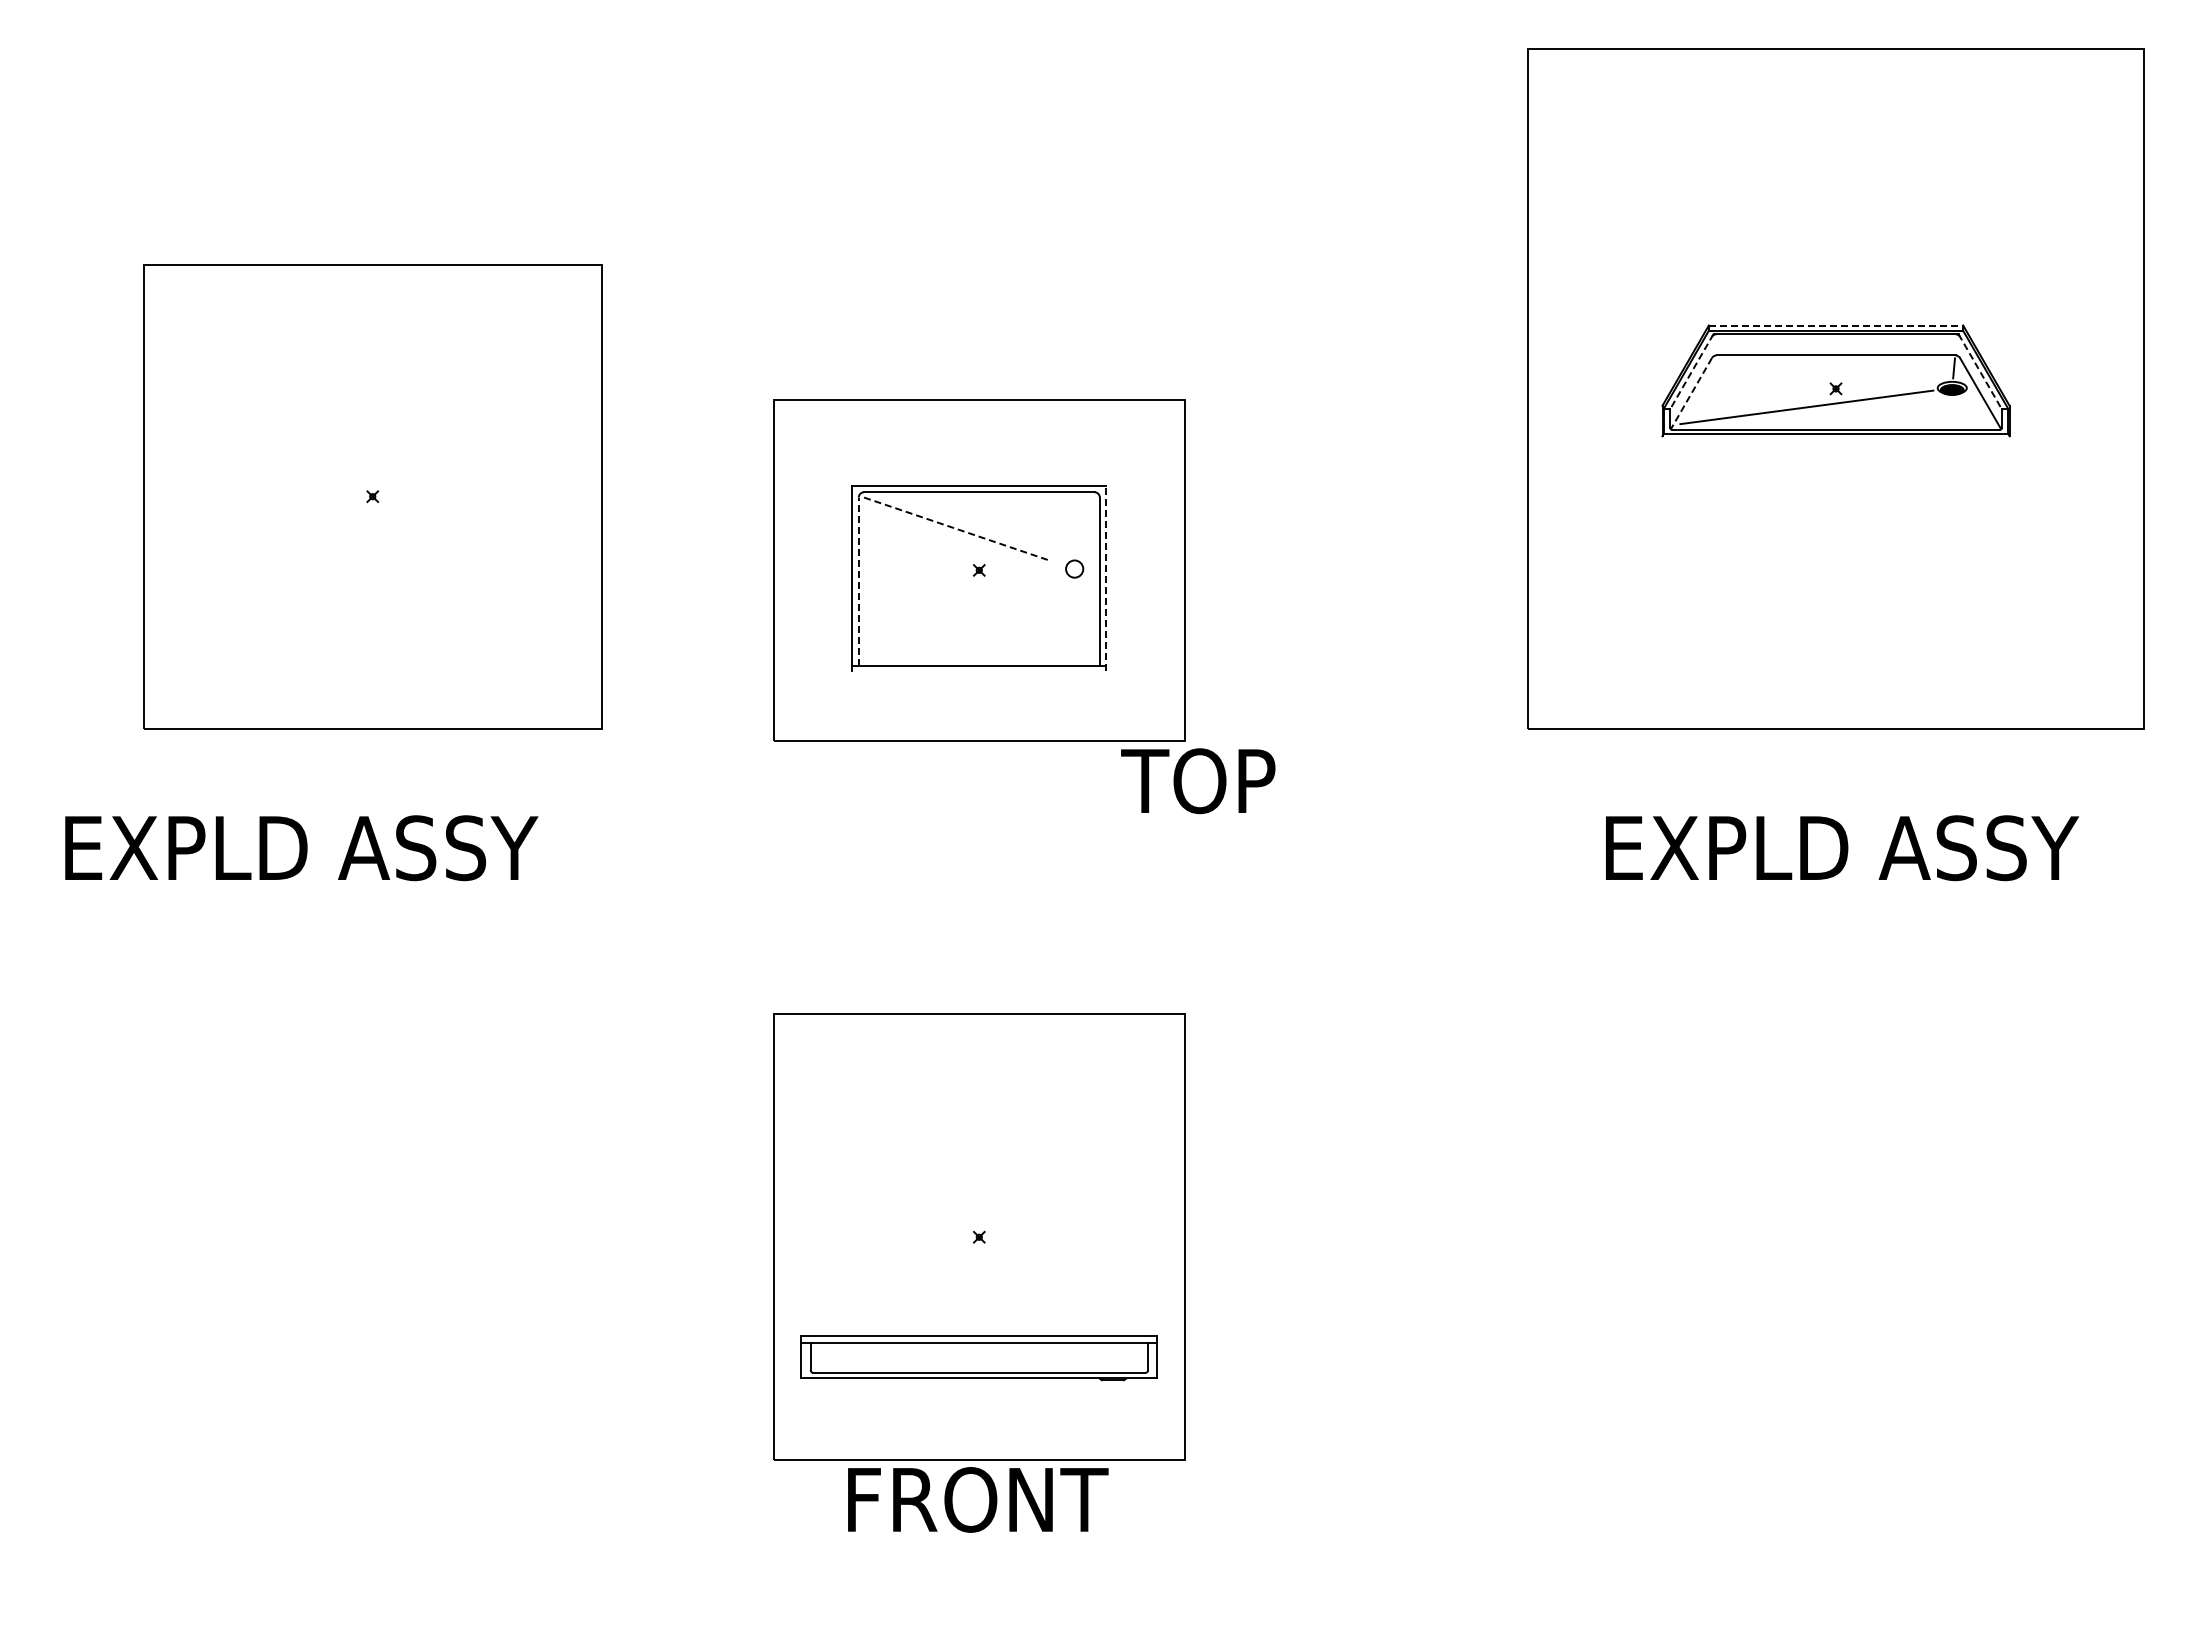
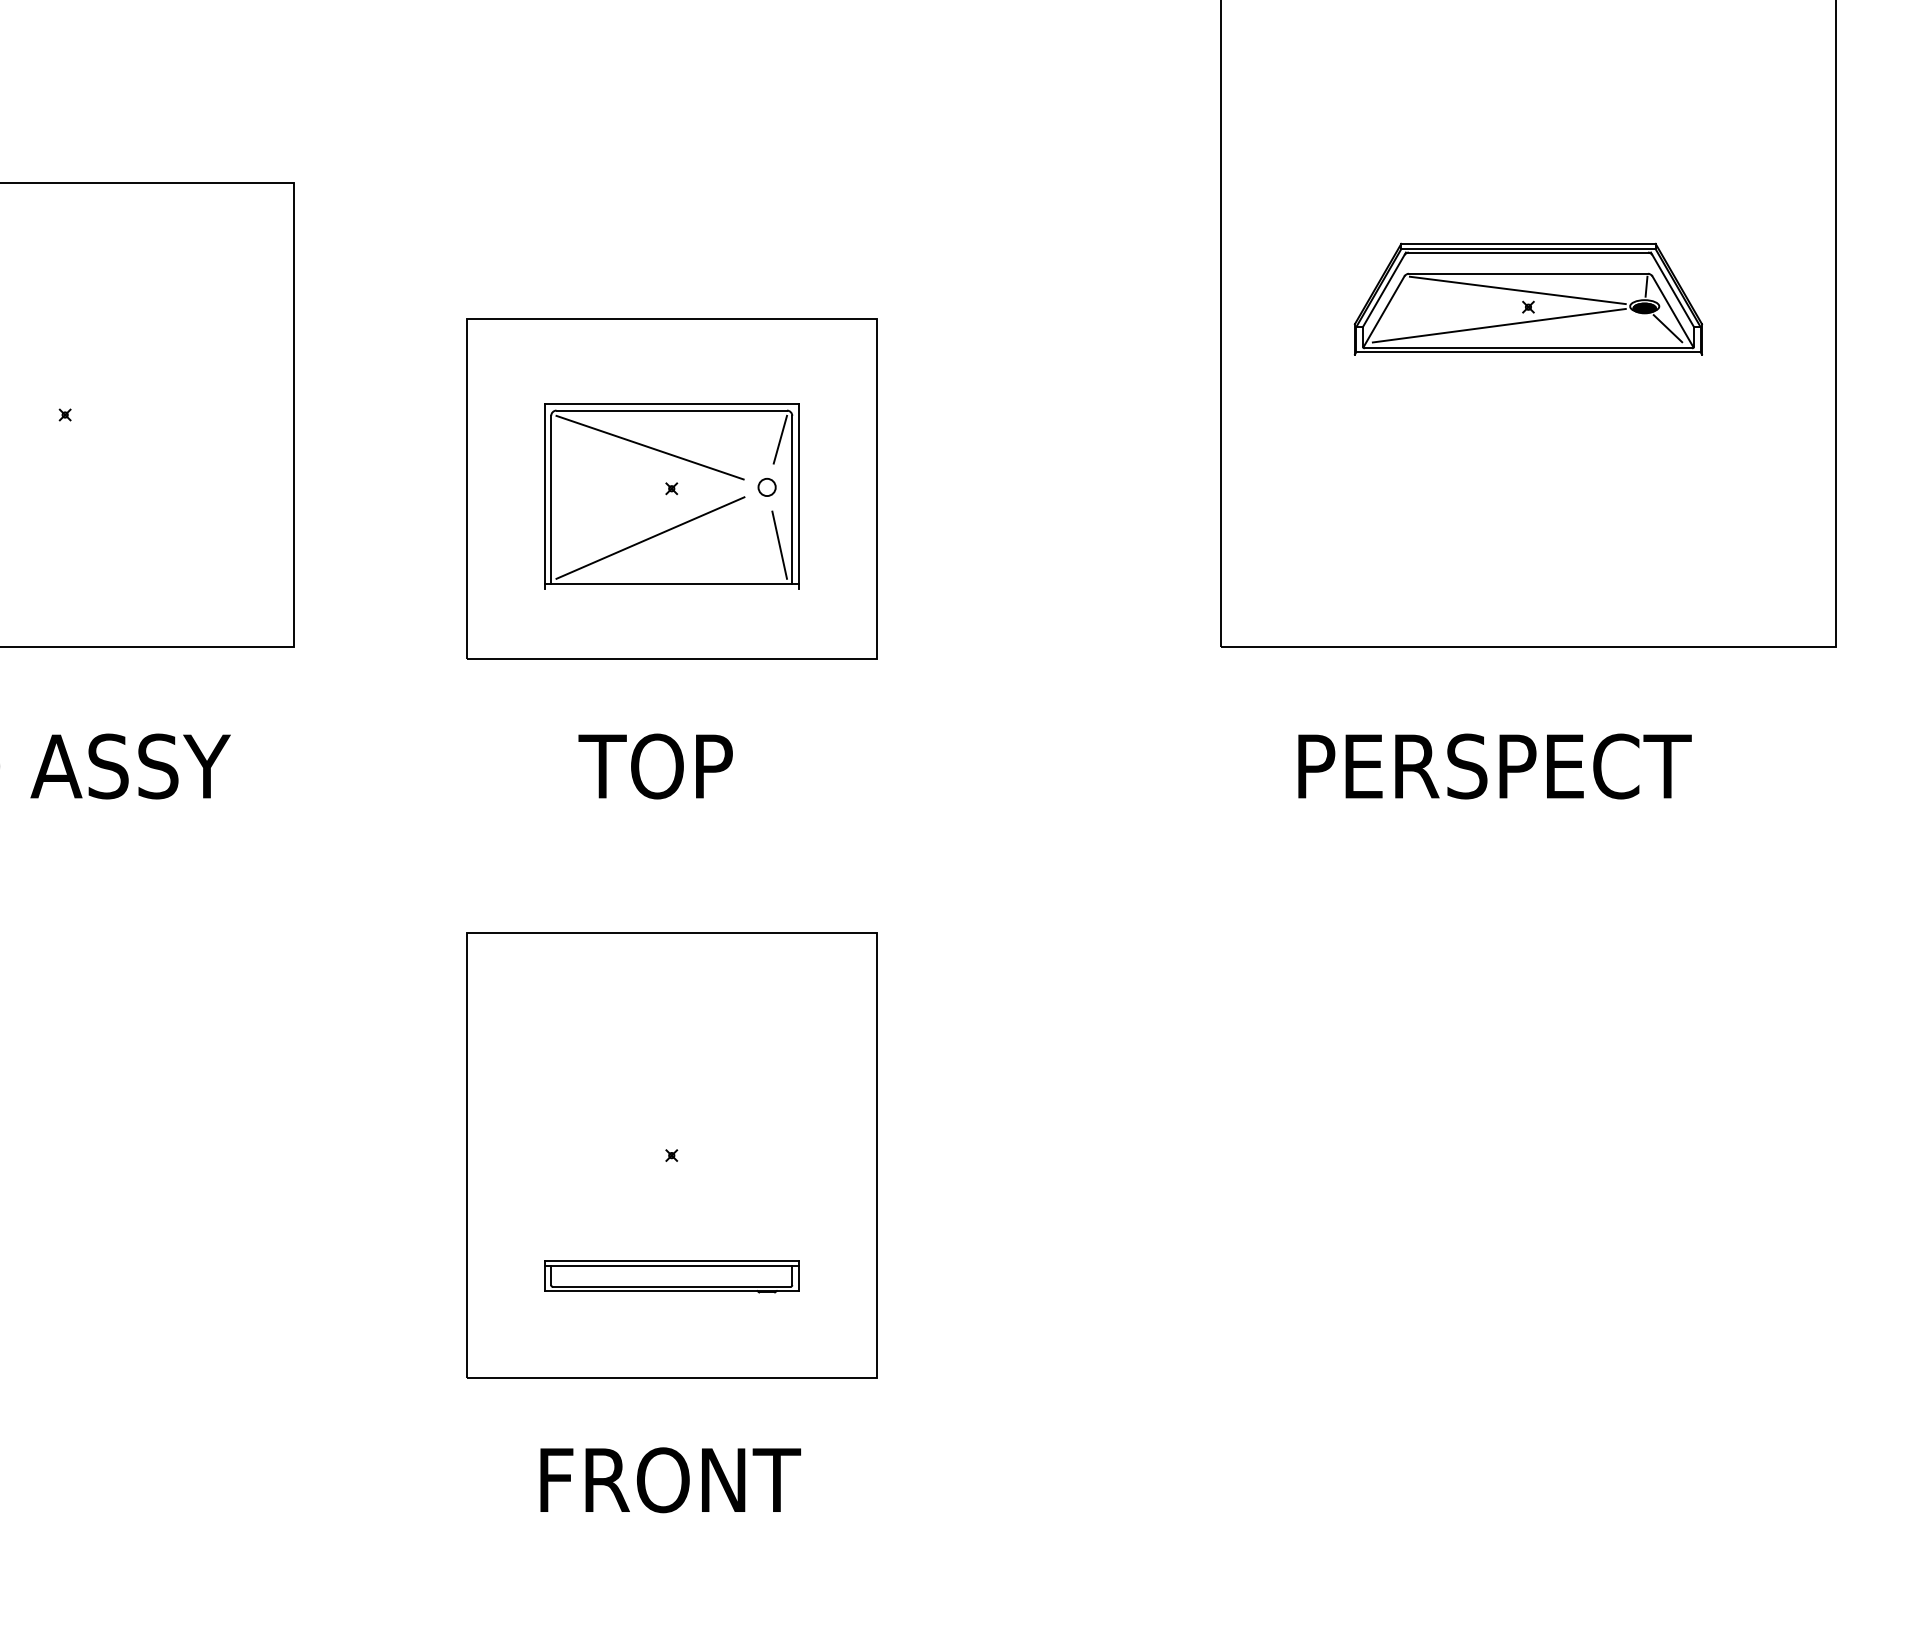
line: (1836, 325) -> (1528, 243), dashed -> solid
line: (1691, 371) -> (1383, 289), dashed -> solid
line: (1825, 371) -> (1517, 289), added
line: (1980, 371) -> (1672, 289), dashed -> solid
line: (1691, 394) -> (1383, 312), dashed -> solid
line: (1975, 409) -> (1667, 327), added
line: (1087, 521) -> (779, 439), added
line: (957, 529) -> (649, 447), dashed -> solid
line: (1106, 578) -> (798, 496), dashed -> solid
line: (858, 581) -> (550, 499), dashed -> solid
line: (957, 619) -> (649, 537), added
line: (1086, 626) -> (778, 544), added
text: (1198, 781) -> (655, 766), moved
text: (1846, 848) -> (1538, 766), EXPLD ASSY -> PERSPECT
part: (978, 1358) -> (670, 1276), size x0.71
text: (978, 1499) -> (670, 1479), moved

